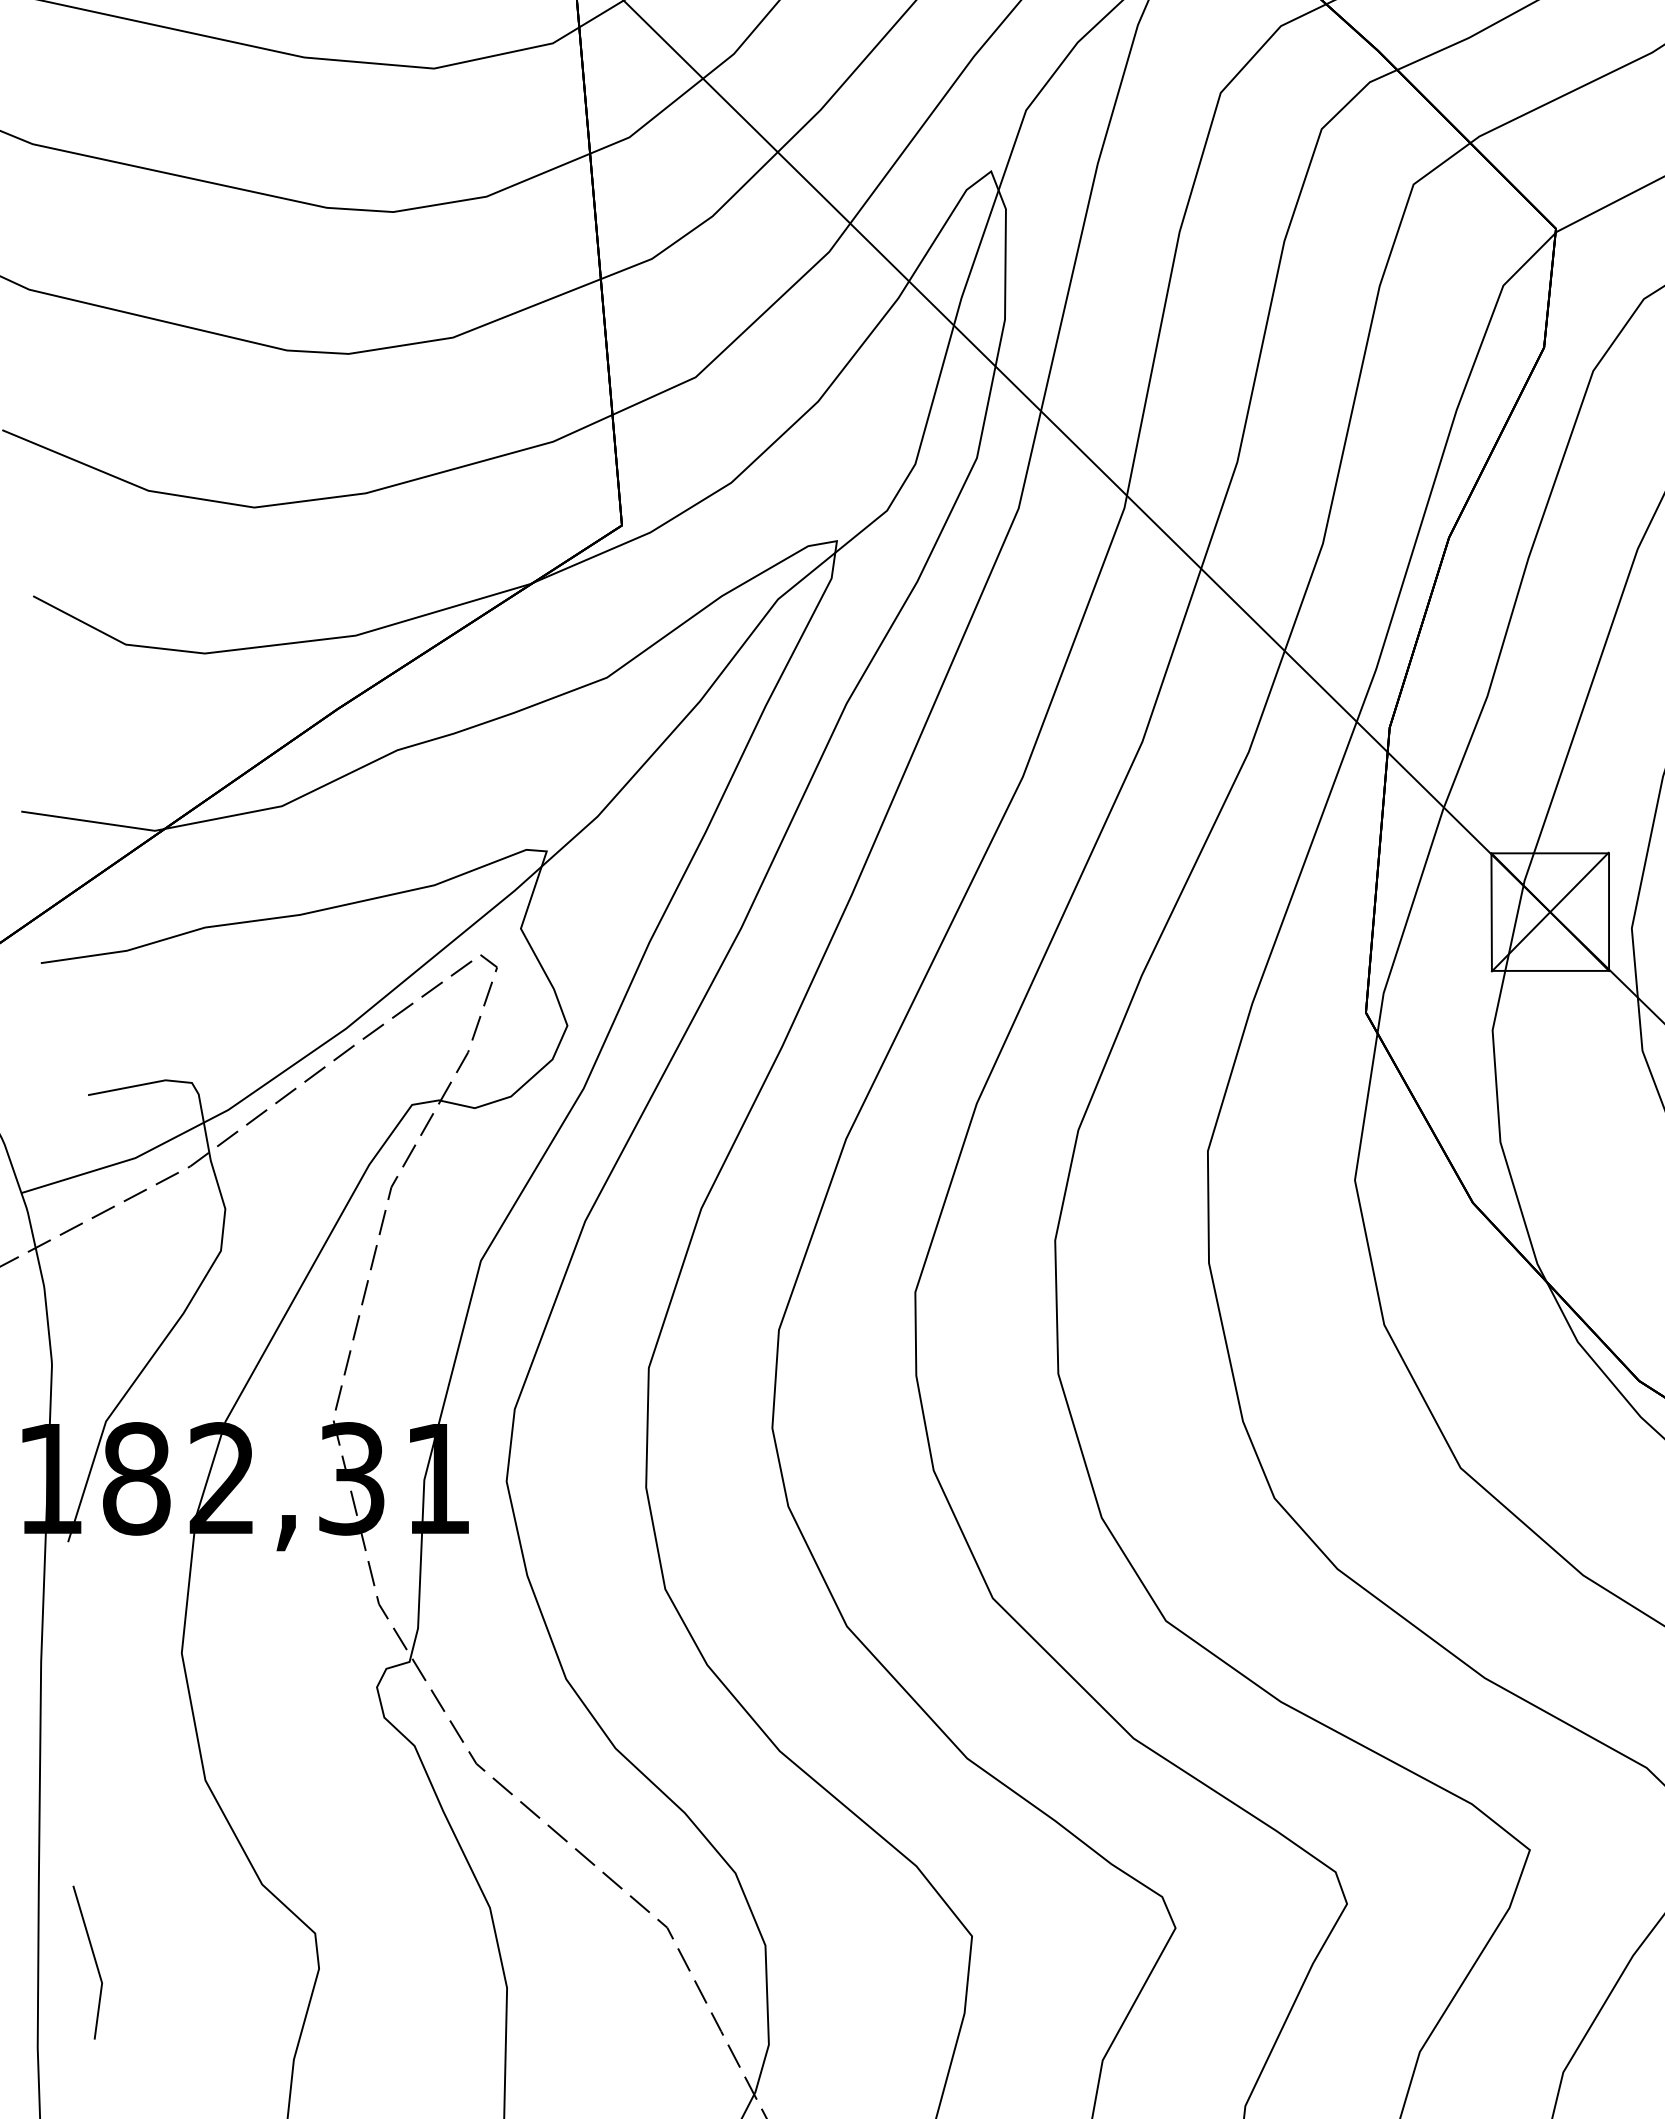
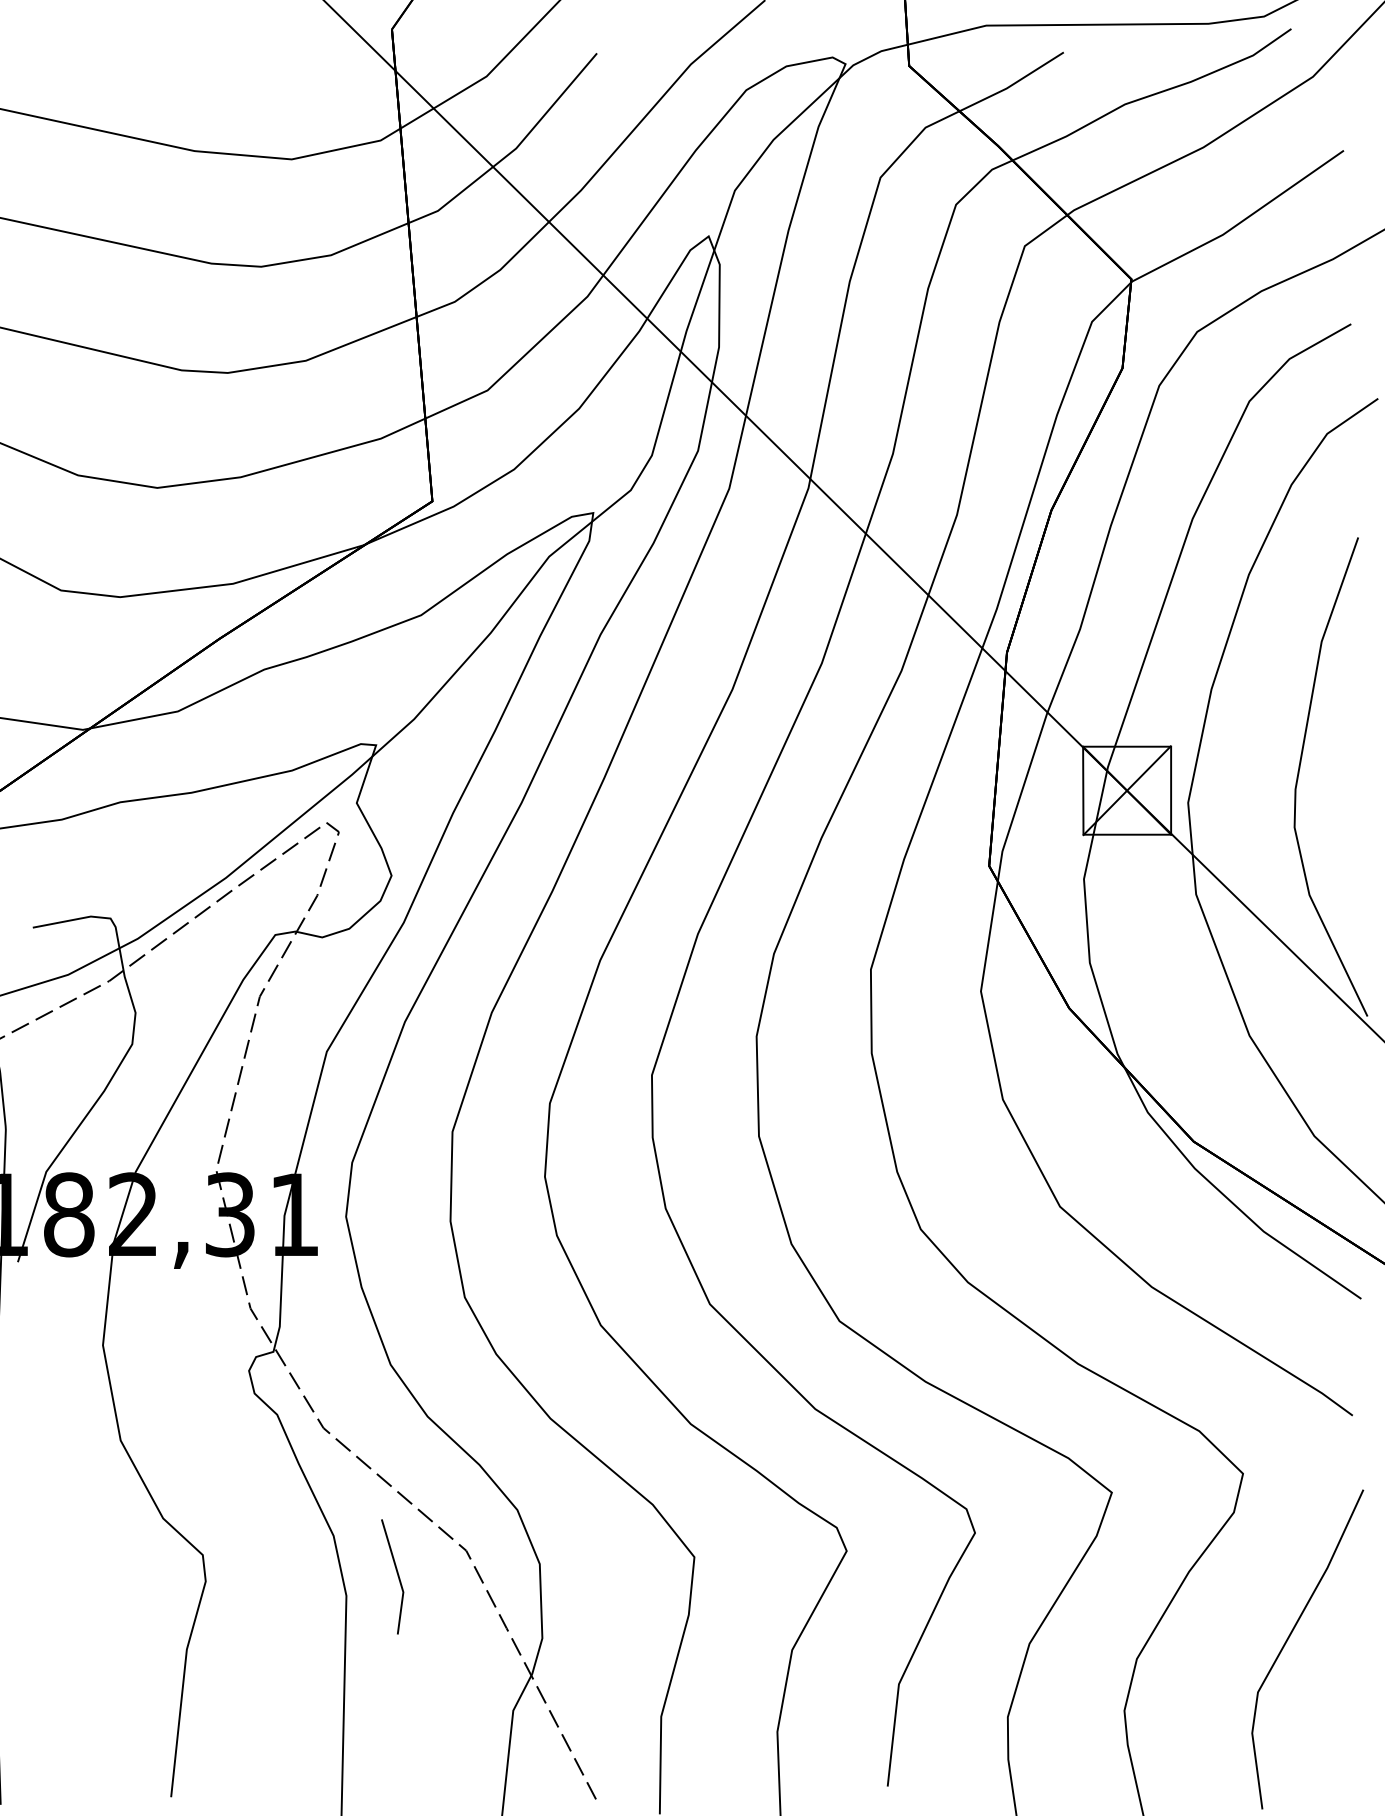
line: (92, 1958) -> (396, 1573), moved

